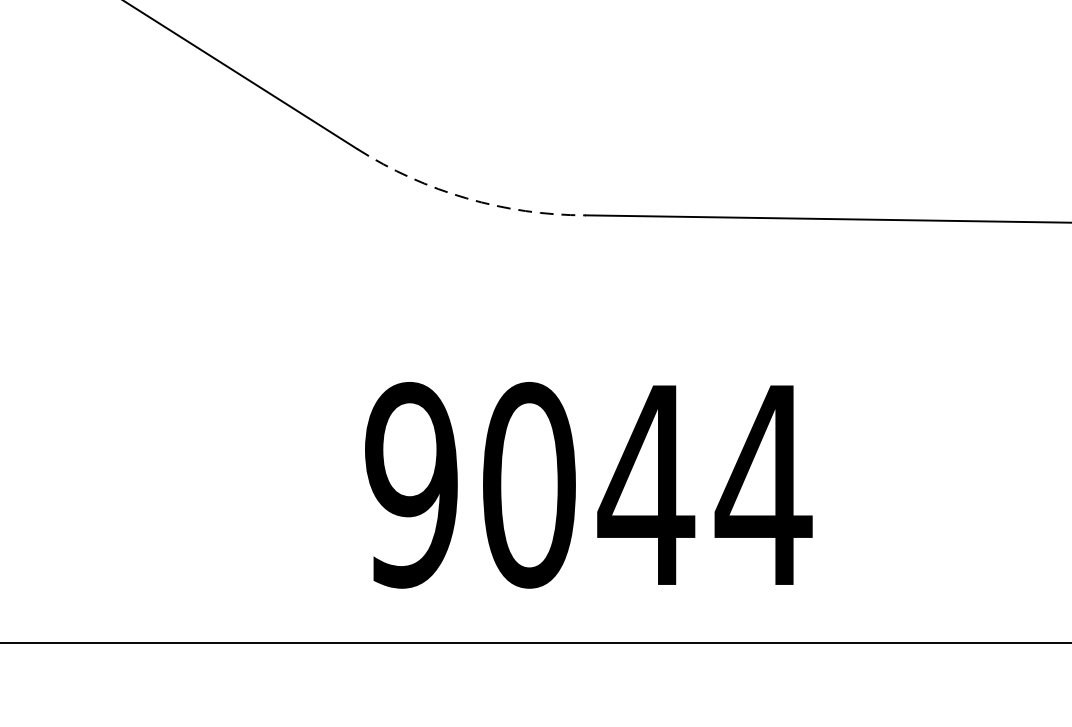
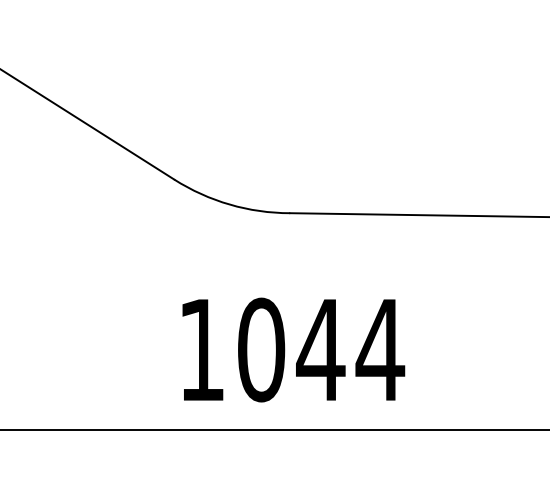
arc: (466, 198) -> (229, 204), dashed -> solid
text: (410, 484) -> (201, 349), 9044 -> 1044

